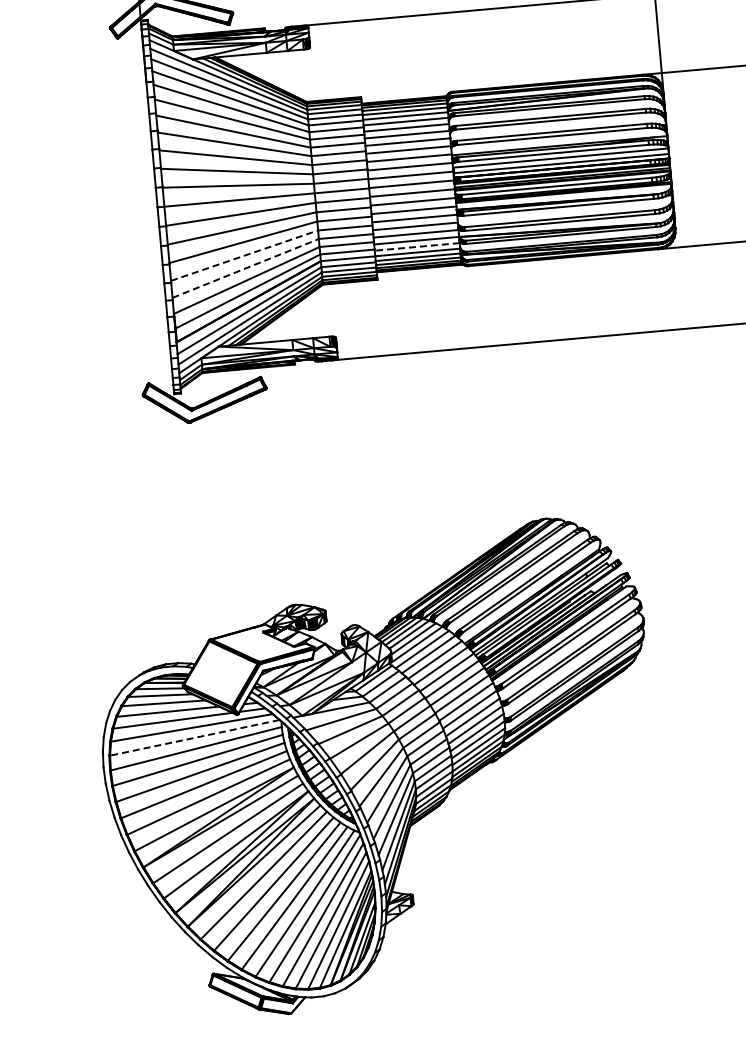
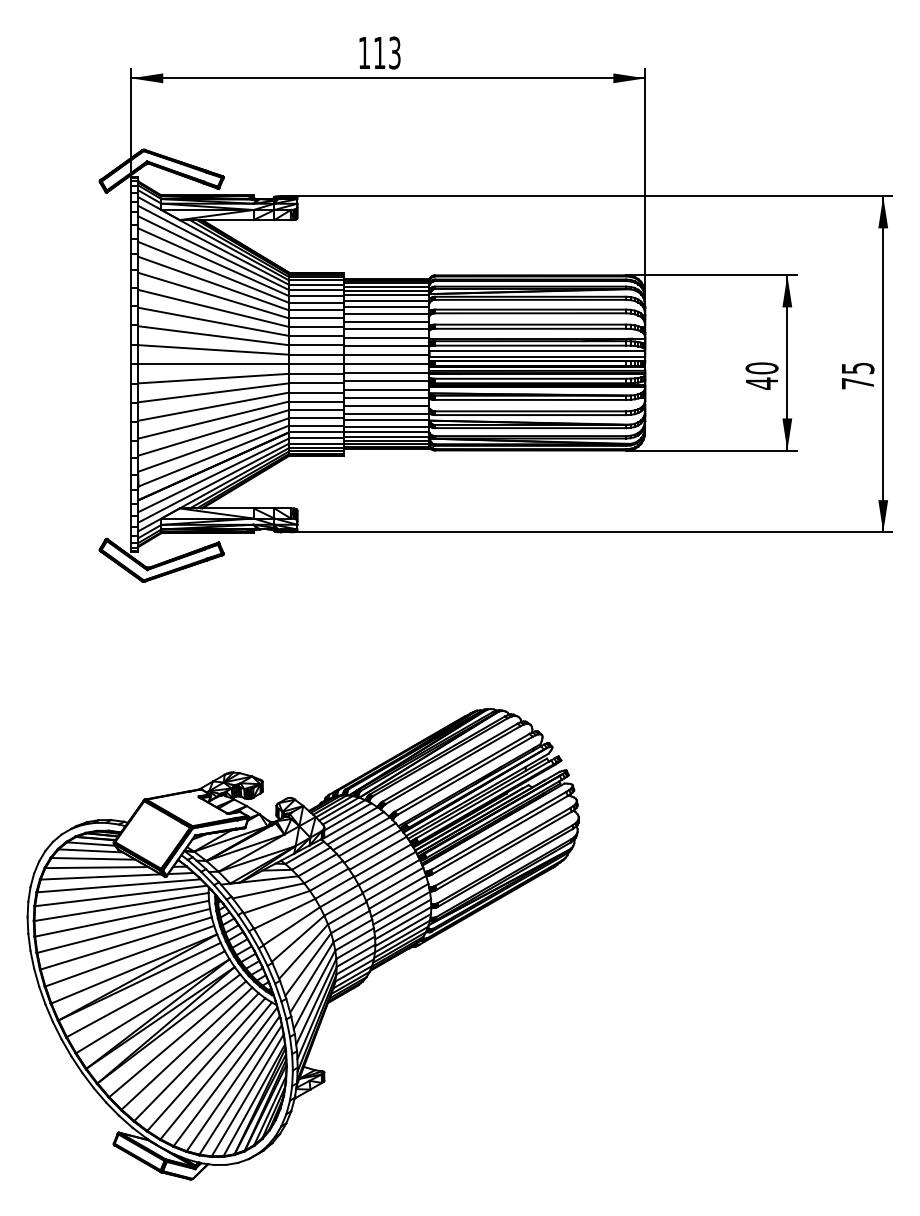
line: (417, 246) -> (386, 426), dashed -> solid
line: (244, 256) -> (213, 420), dashed -> solid
line: (245, 267) -> (213, 432), dashed -> solid
line: (195, 737) -> (121, 895), dashed -> solid

